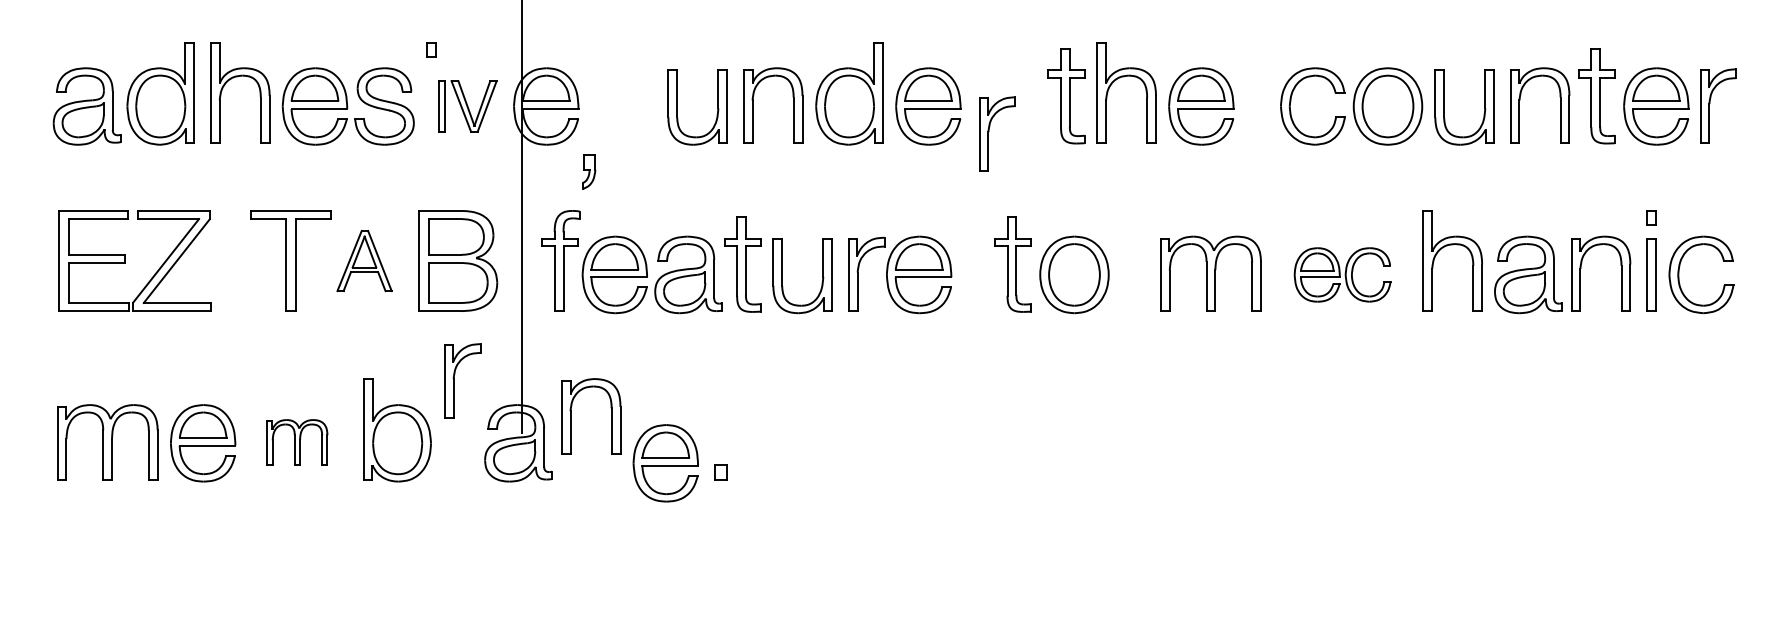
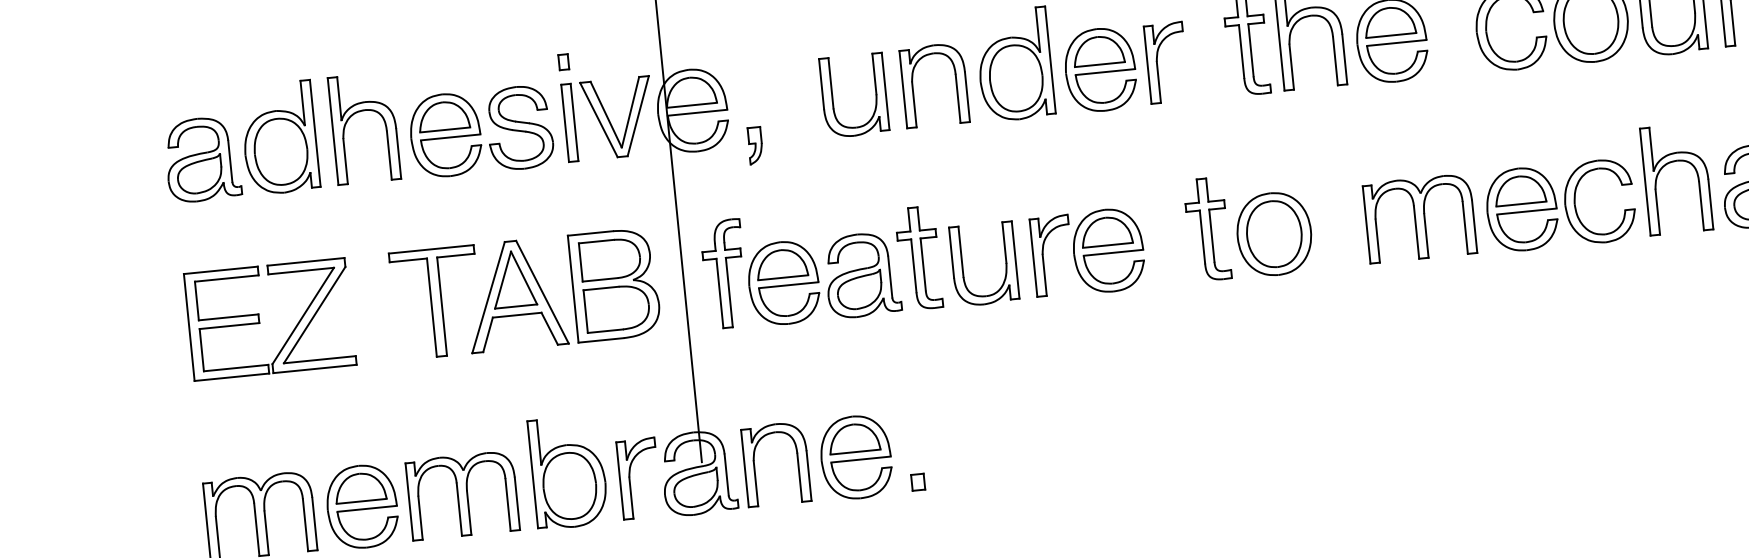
part: (467, 106) -> (608, 119), size x1.43
part: (989, 131) -> (1157, 61), moved
part: (589, 171) -> (755, 145), moved
part: (364, 260) -> (514, 294), size x1.67
part: (1342, 274) -> (1560, 205), size x1.43
part: (454, 380) -> (630, 479), moved
part: (571, 416) -> (755, 466), moved
part: (297, 442) -> (462, 495), size x1.67
part: (665, 463) -> (855, 457), moved

